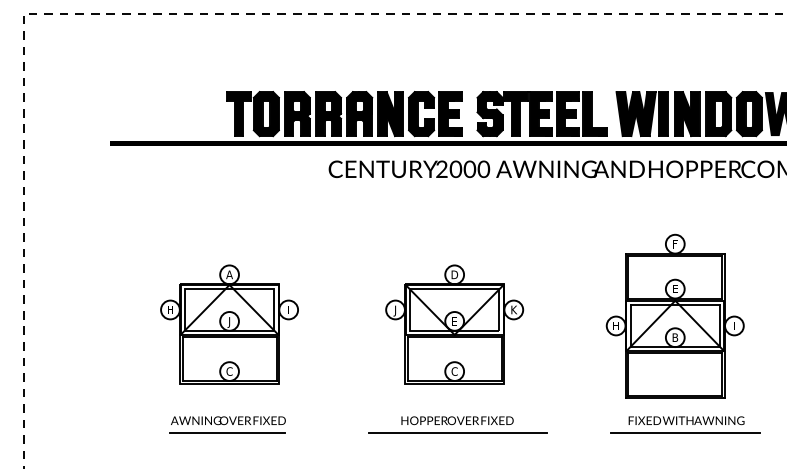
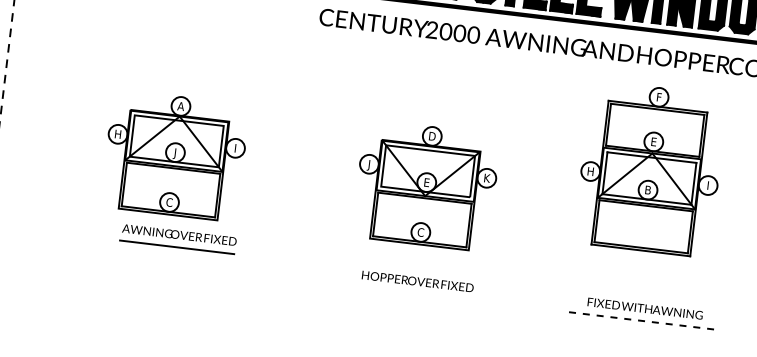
part: (674, 315) -> (649, 168), moved
part: (229, 324) -> (175, 155), moved
part: (227, 424) -> (178, 238), moved
line: (457, 433) -> (416, 294), removed
line: (686, 433) -> (643, 321), solid -> dashed

